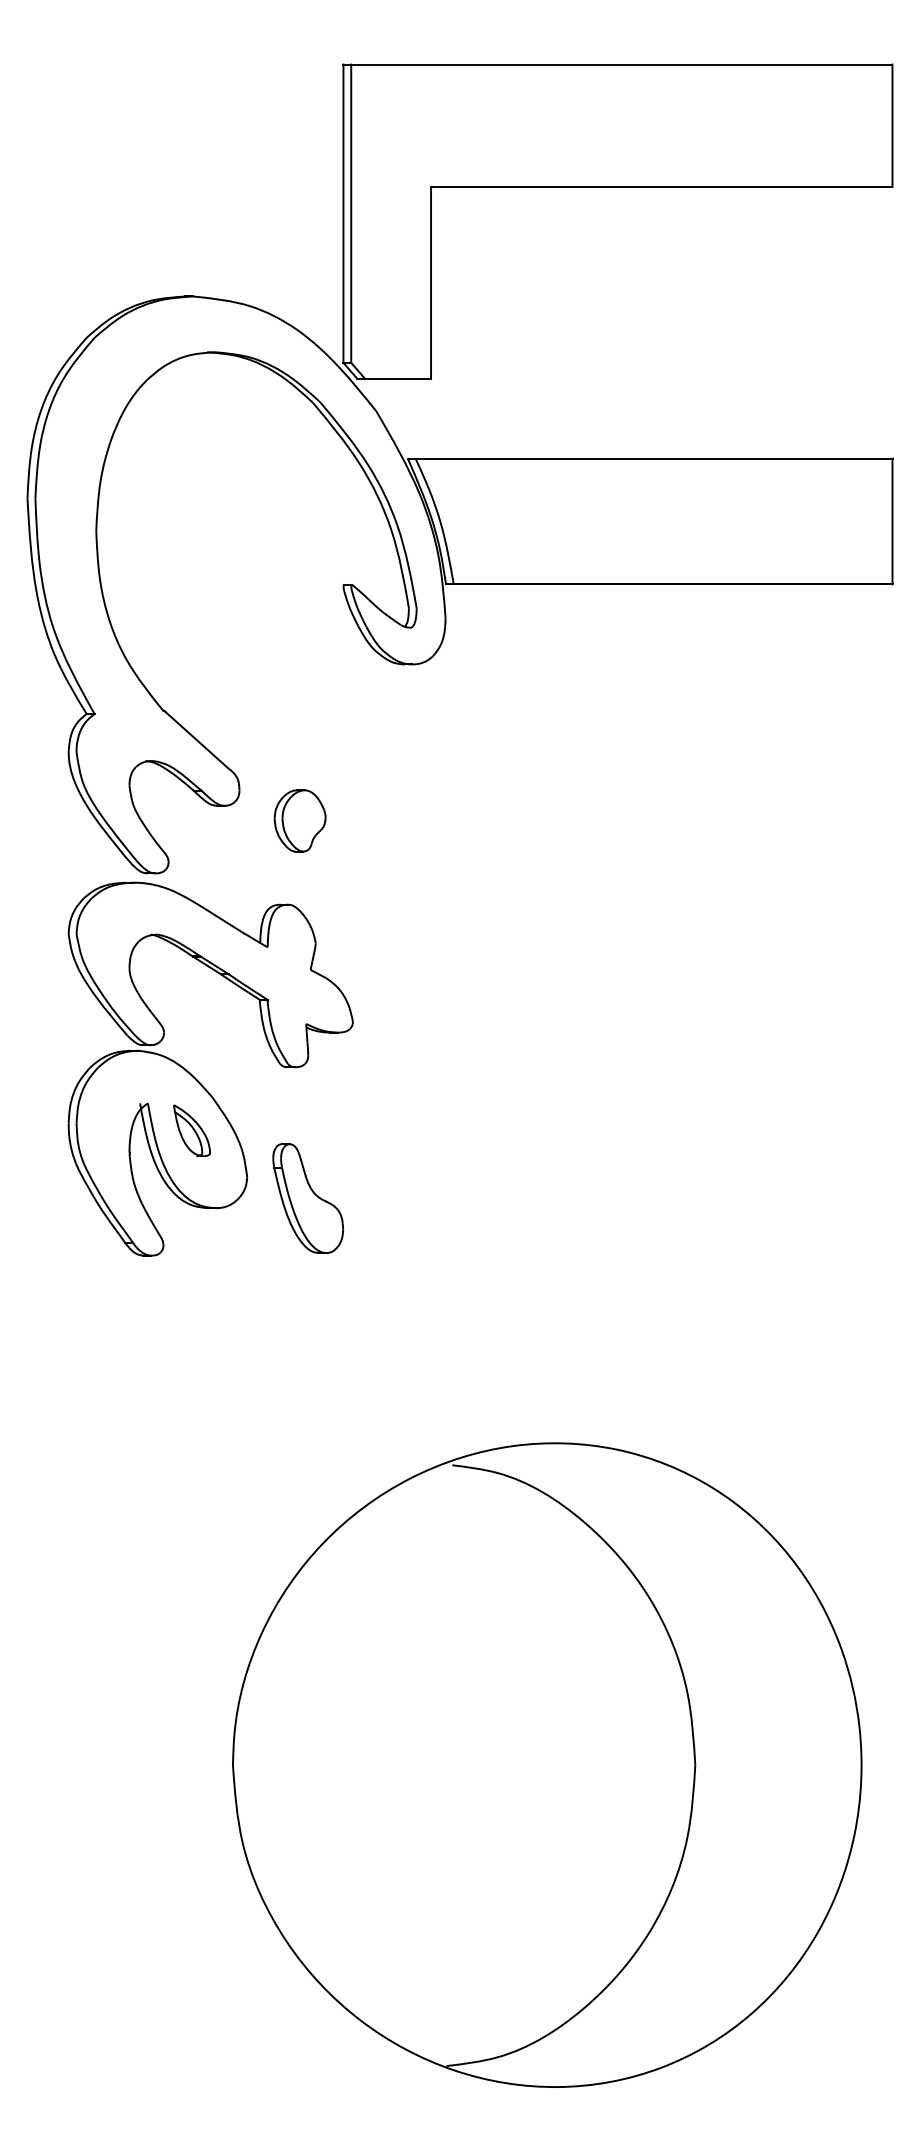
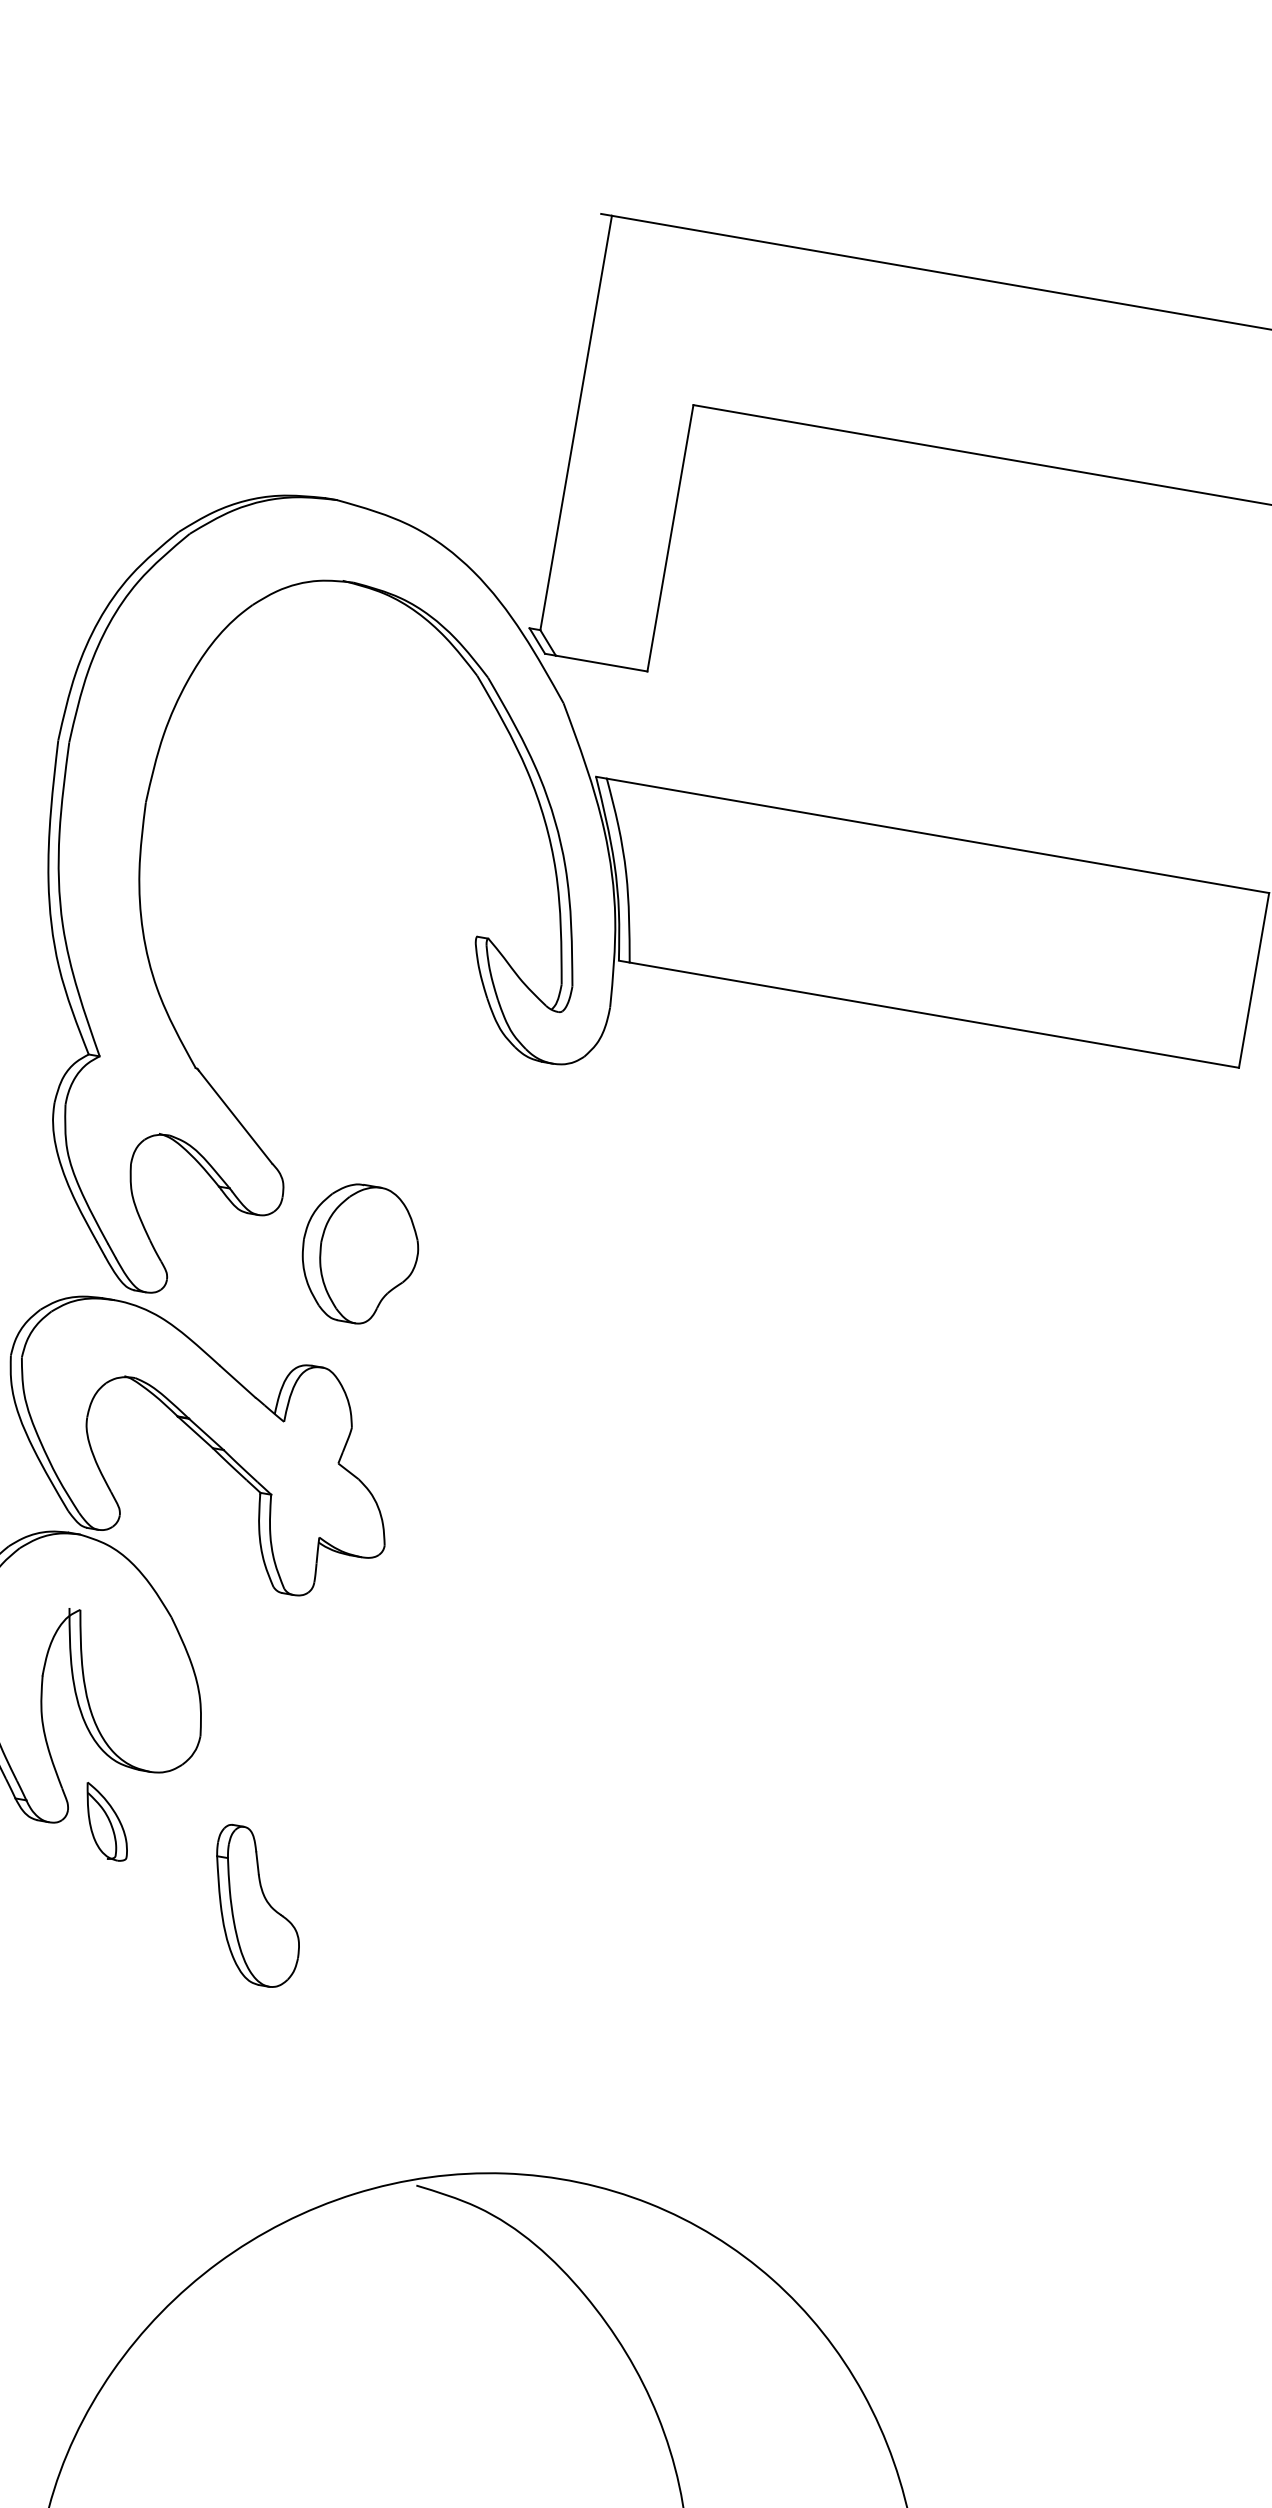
line: (343, 213) -> (565, 420), removed
part: (299, 820) -> (358, 1253), size x1.6
part: (191, 1130) -> (106, 1821), moved
part: (308, 1198) -> (257, 1906), moved

